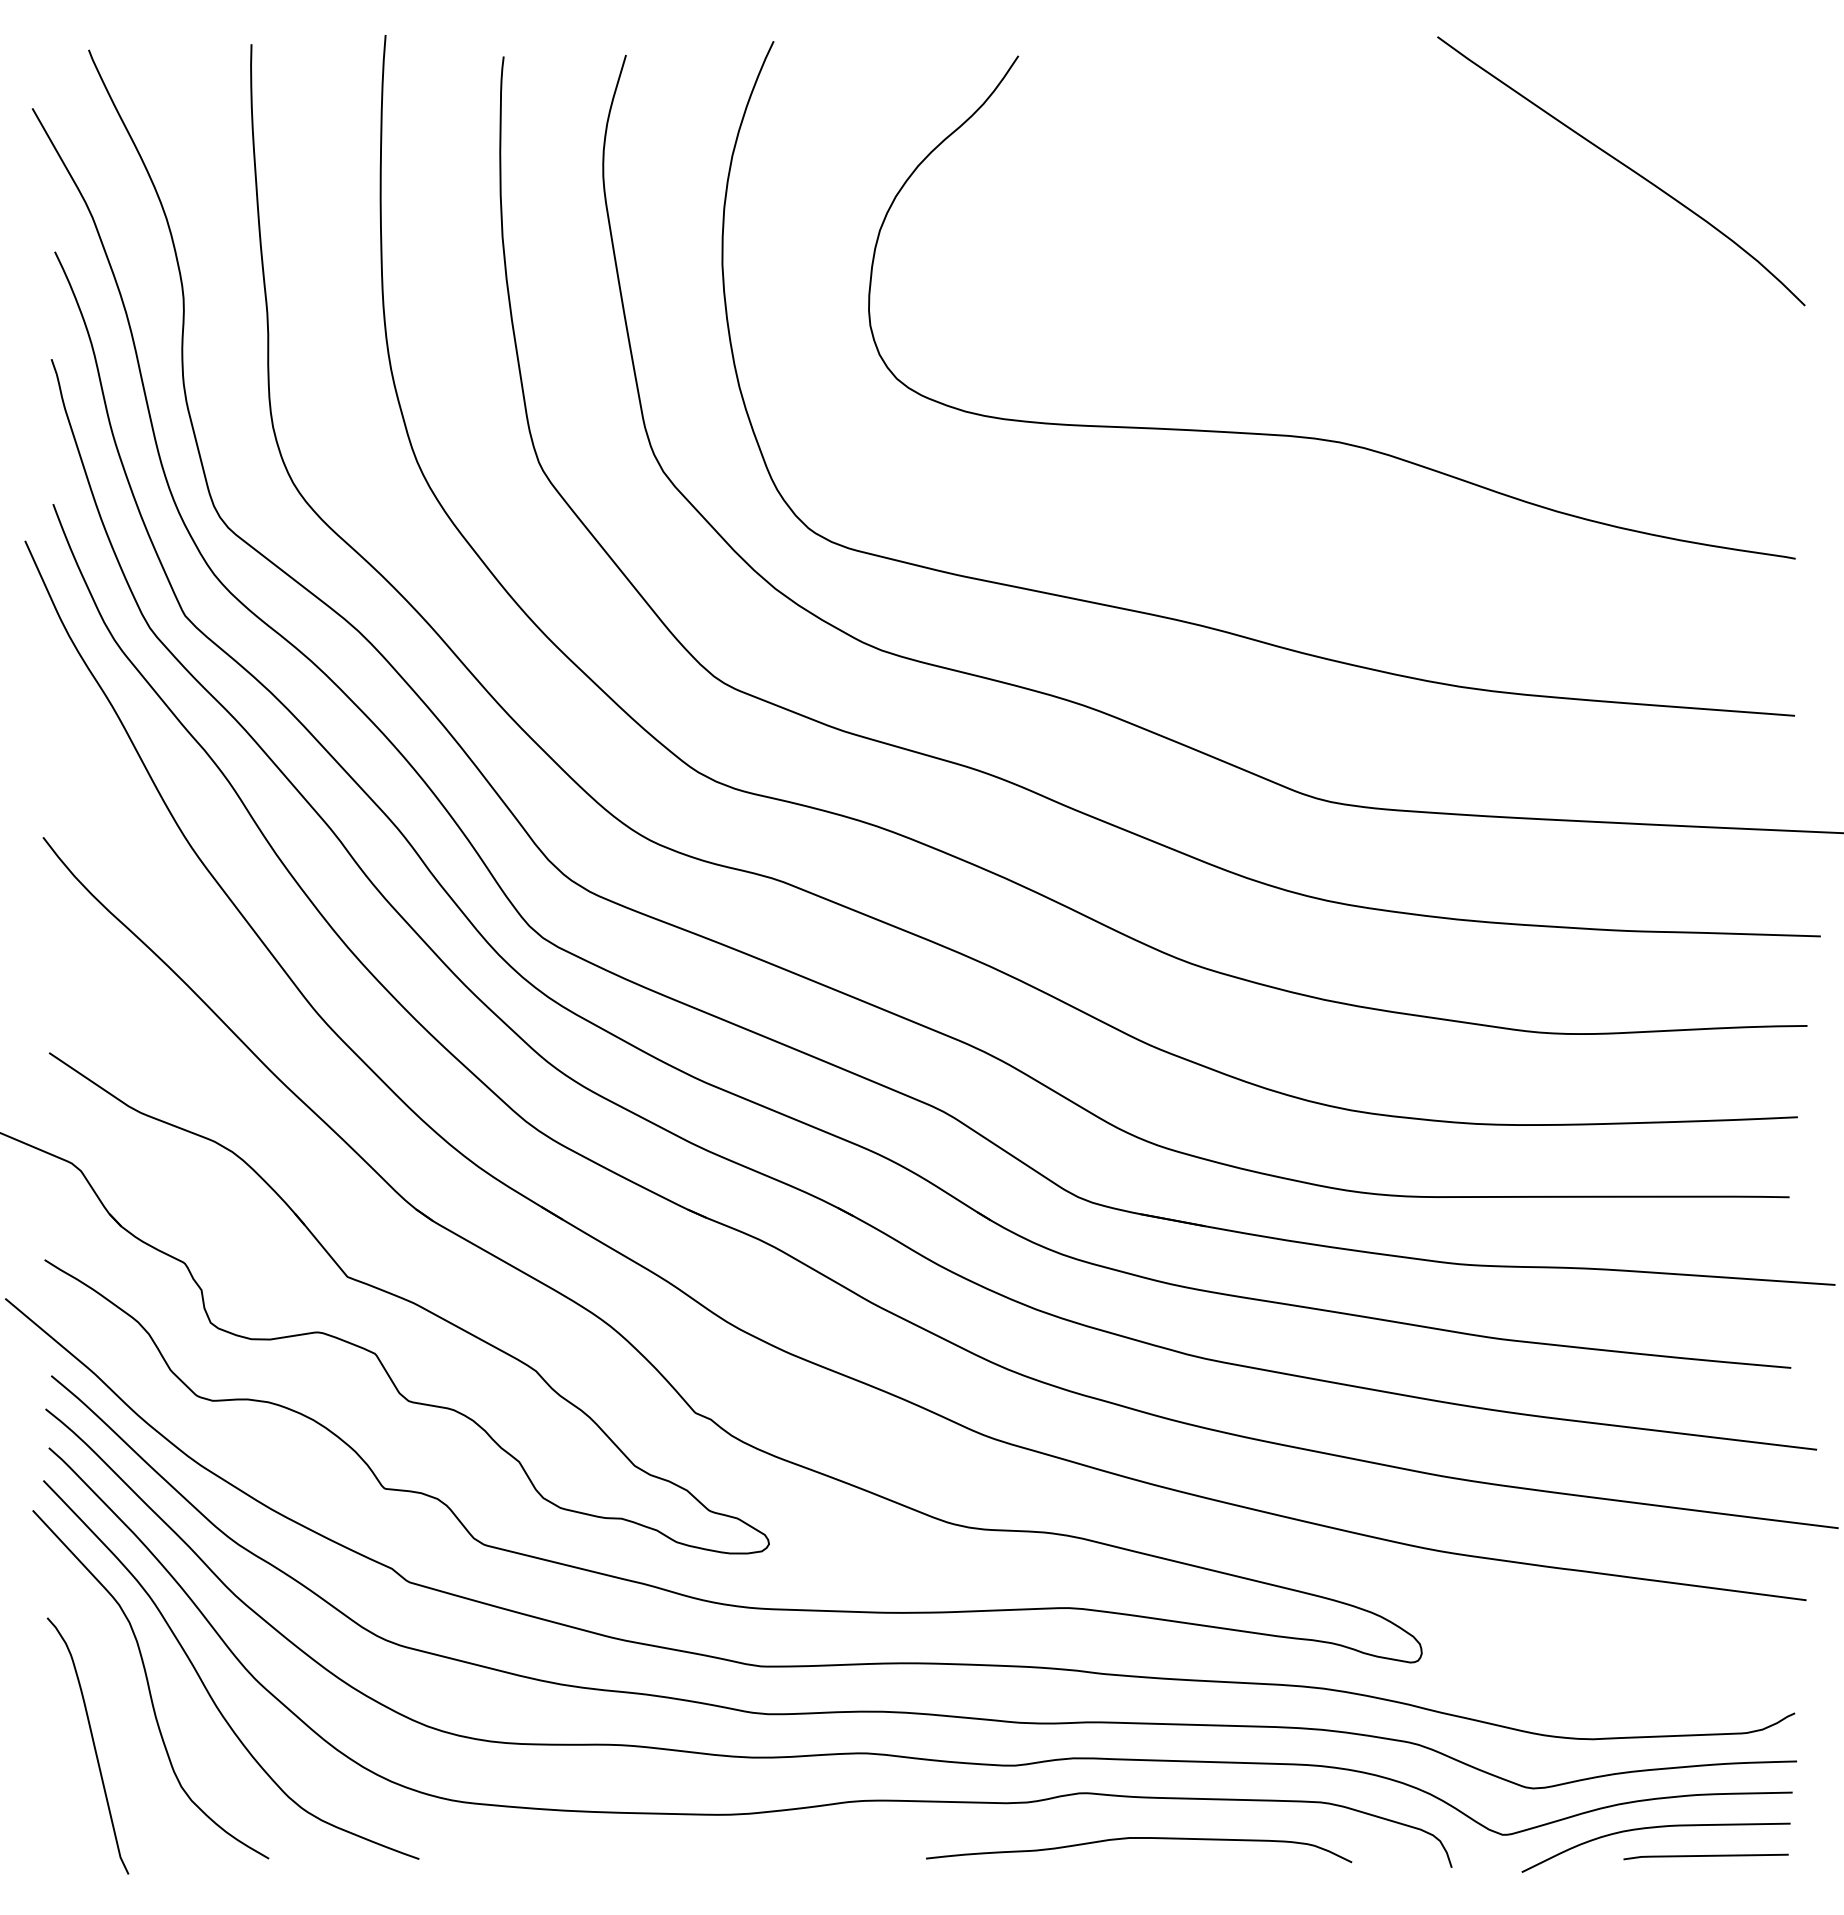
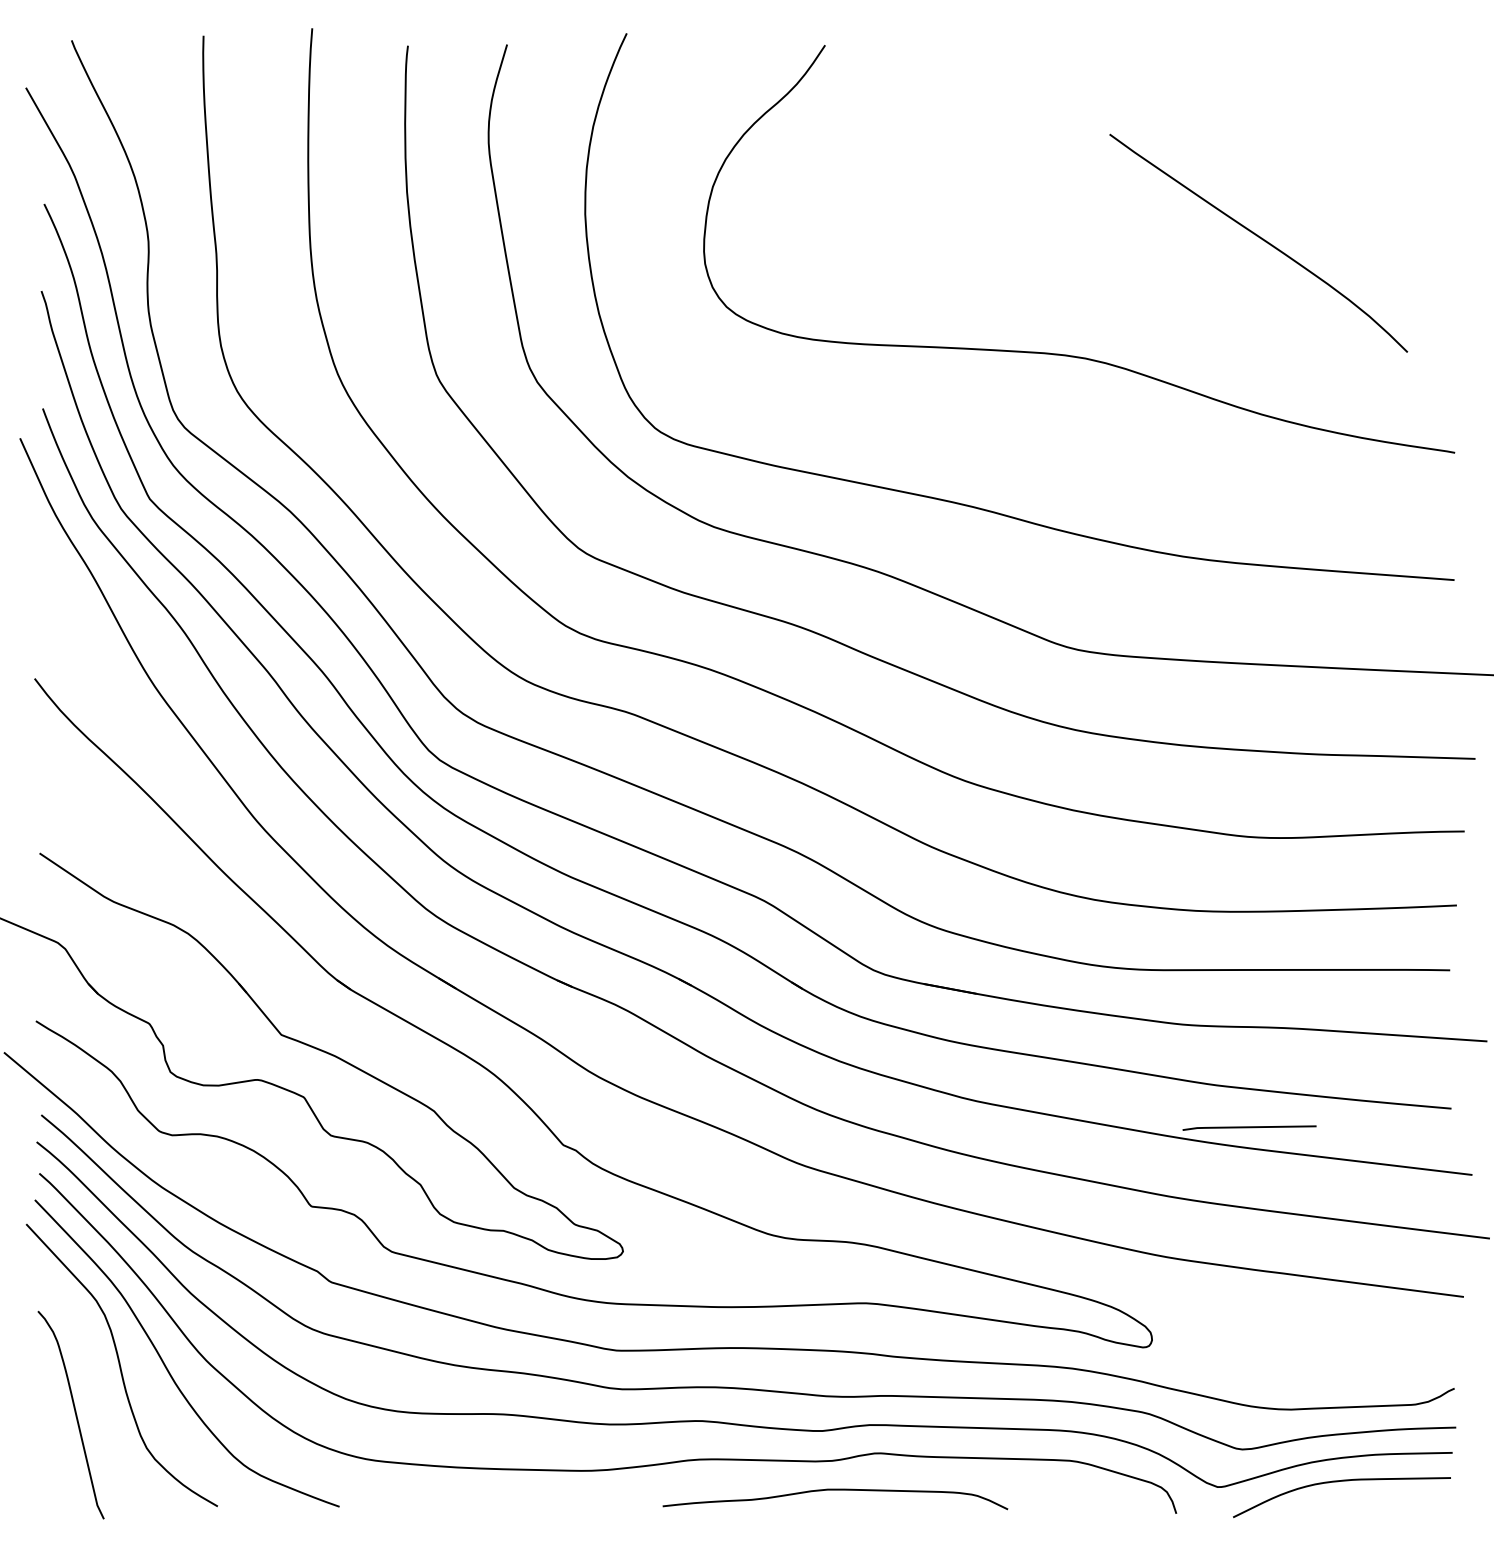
curve: (1624, 166) -> (1261, 239), moved
curve: (1139, 1838) -> (835, 1490), moved
line: (1705, 1856) -> (1249, 1127), moved

